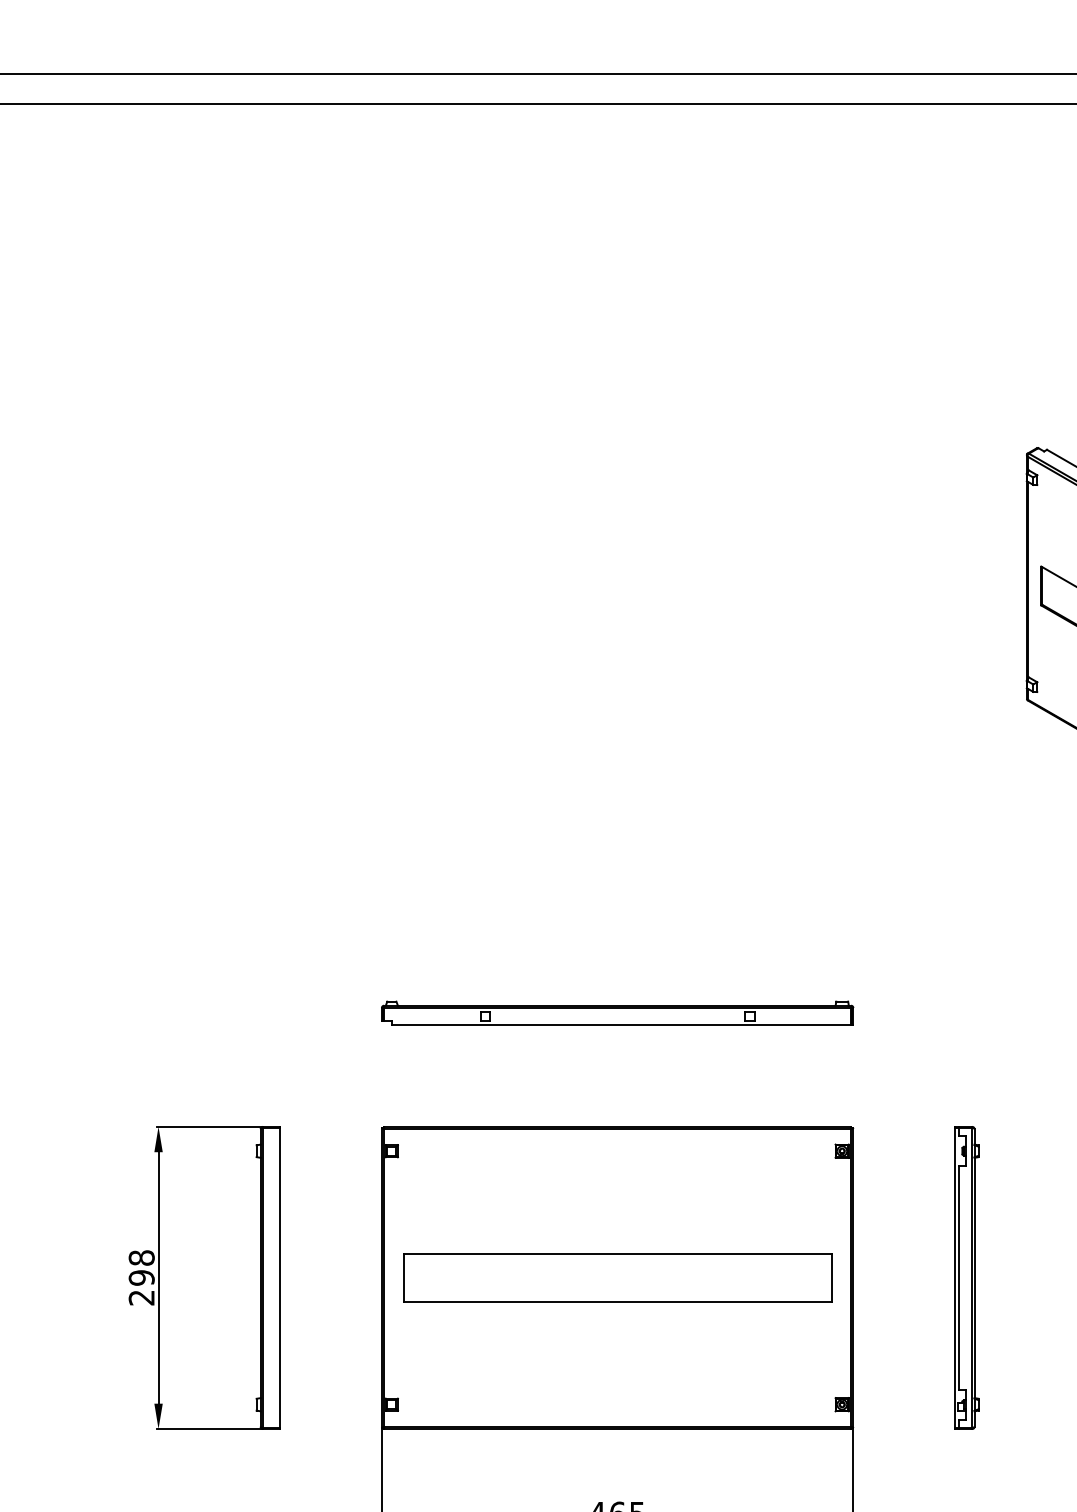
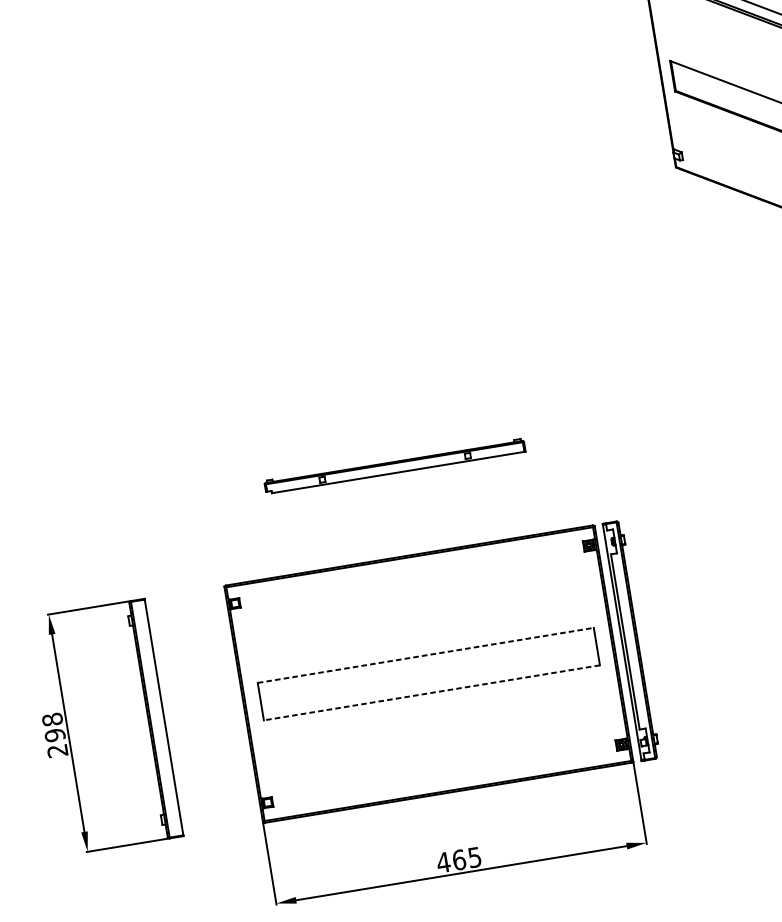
part: (617, 1012) -> (394, 465), size x0.7
line: (617, 1254) -> (425, 655), solid -> dashed
part: (966, 1277) -> (631, 640), moved
line: (617, 1301) -> (431, 692), solid -> dashed

